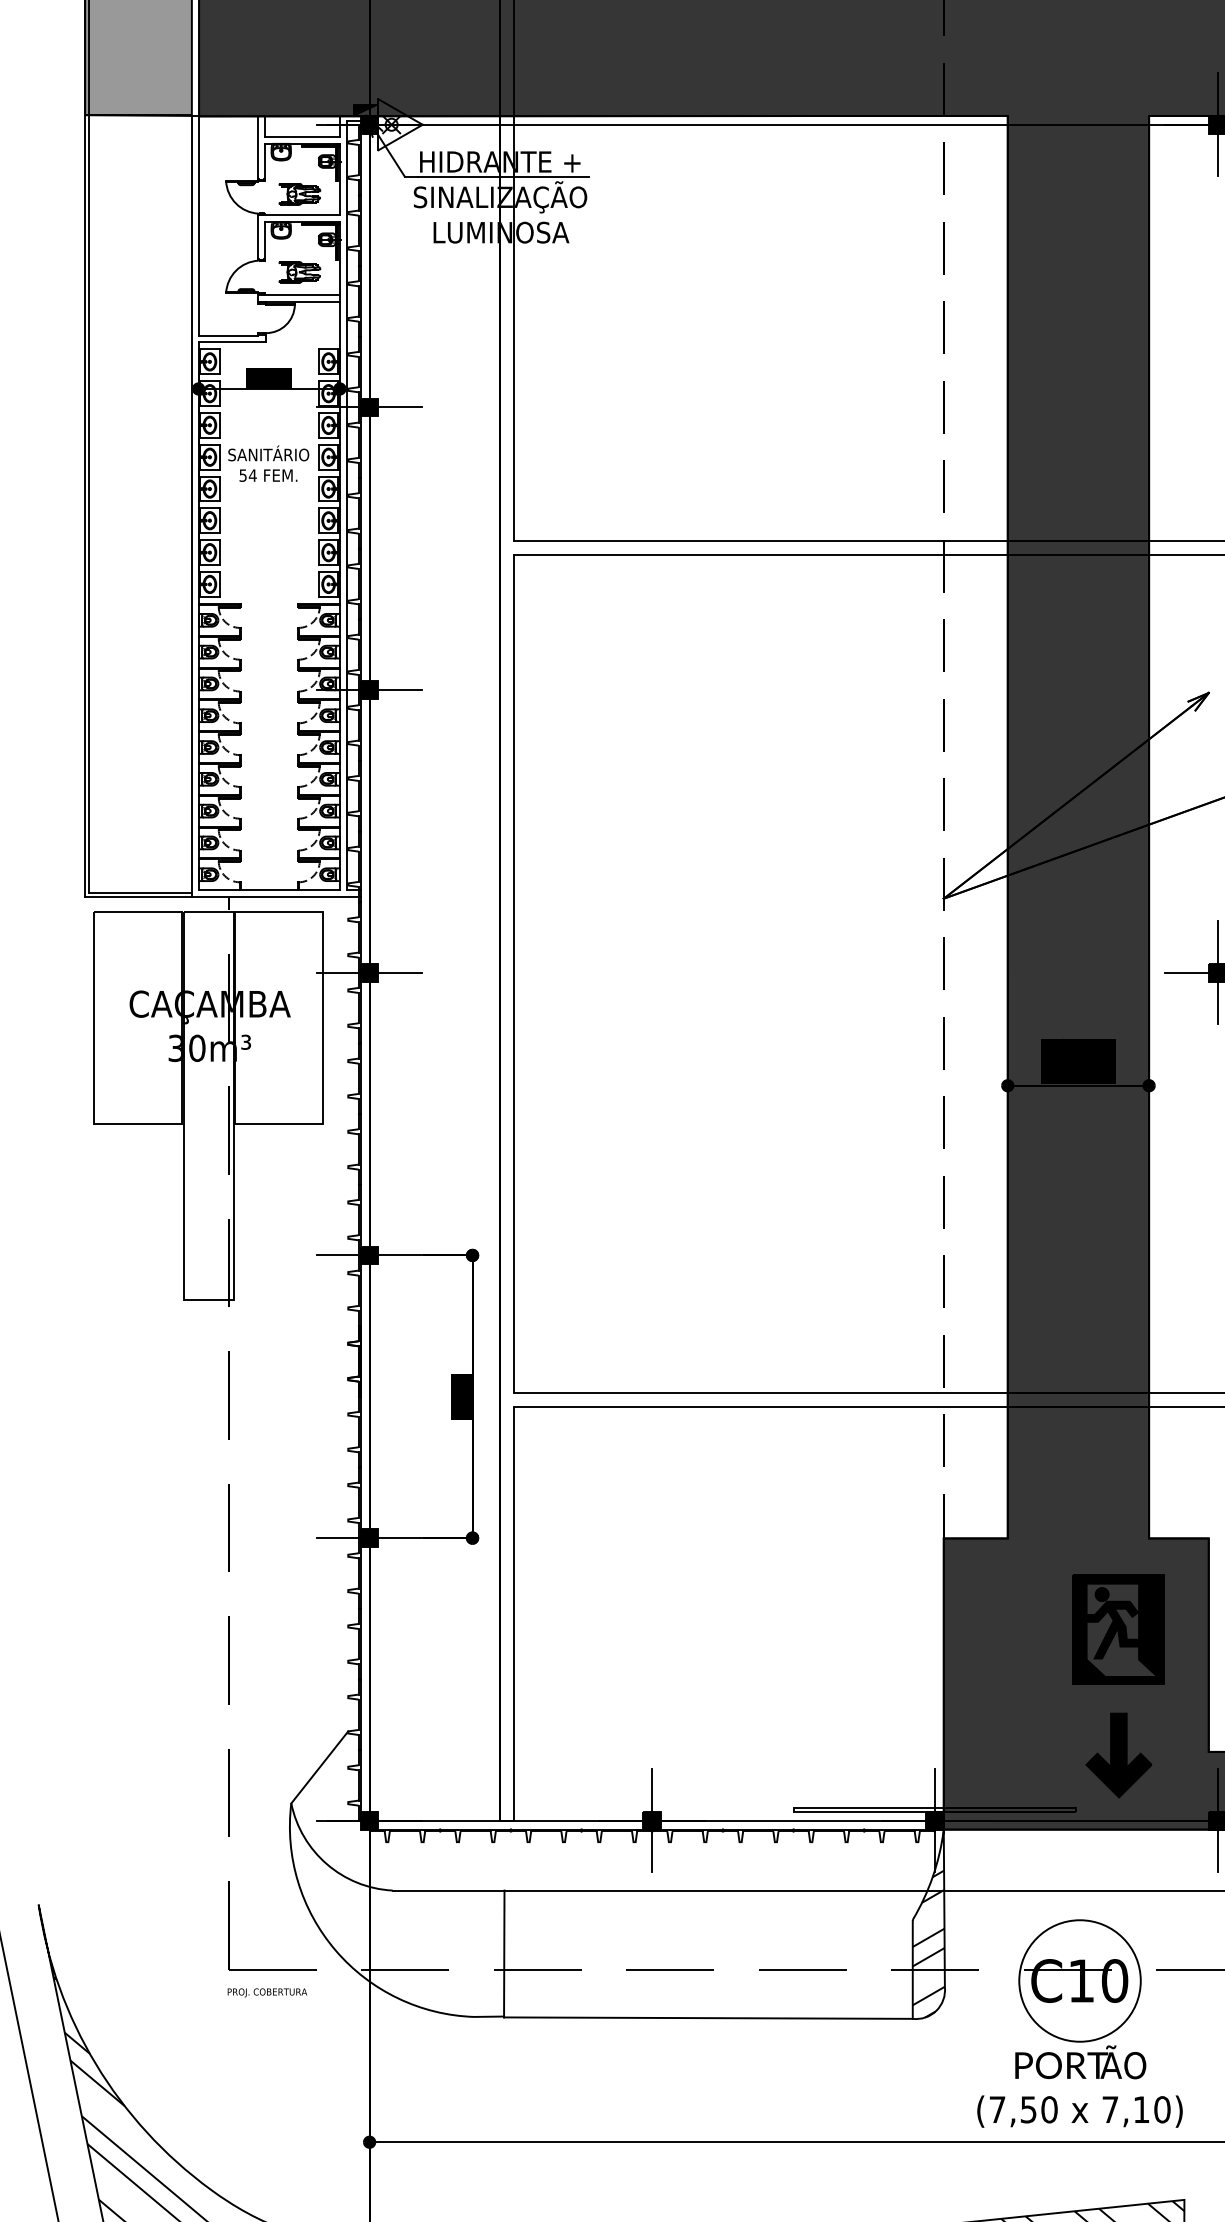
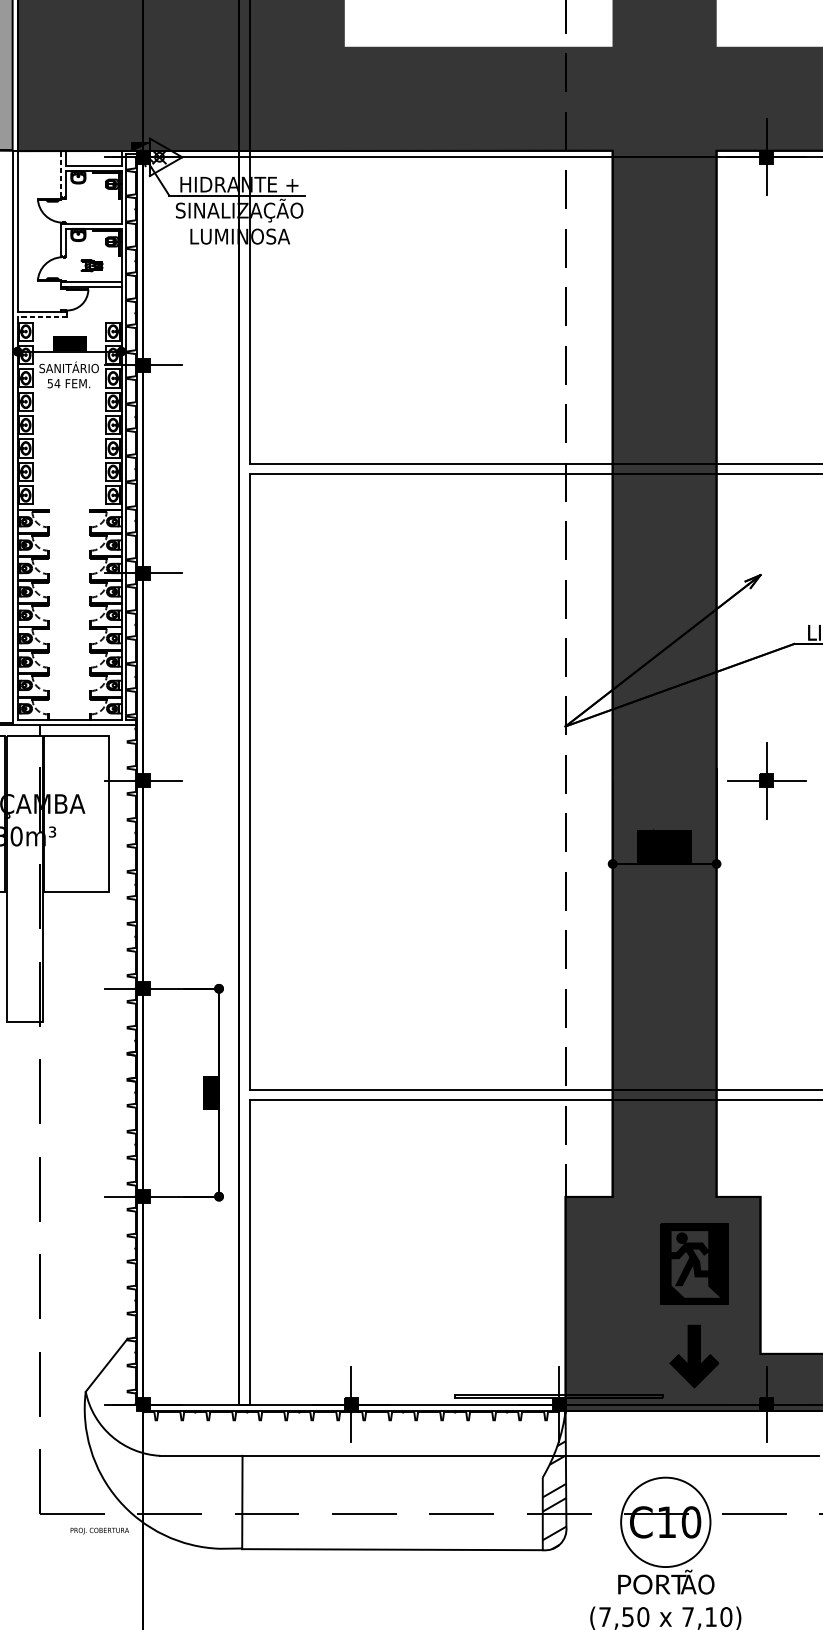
line: (258, 147) -> (61, 174), solid -> dashed
part: (299, 194) -> (91, 208), removed
part: (299, 272) -> (91, 265), size x0.7
line: (232, 342) -> (42, 317), solid -> dashed
text: (268, 463) -> (68, 374), moved
text: (267, 1992) -> (99, 1530), moved

